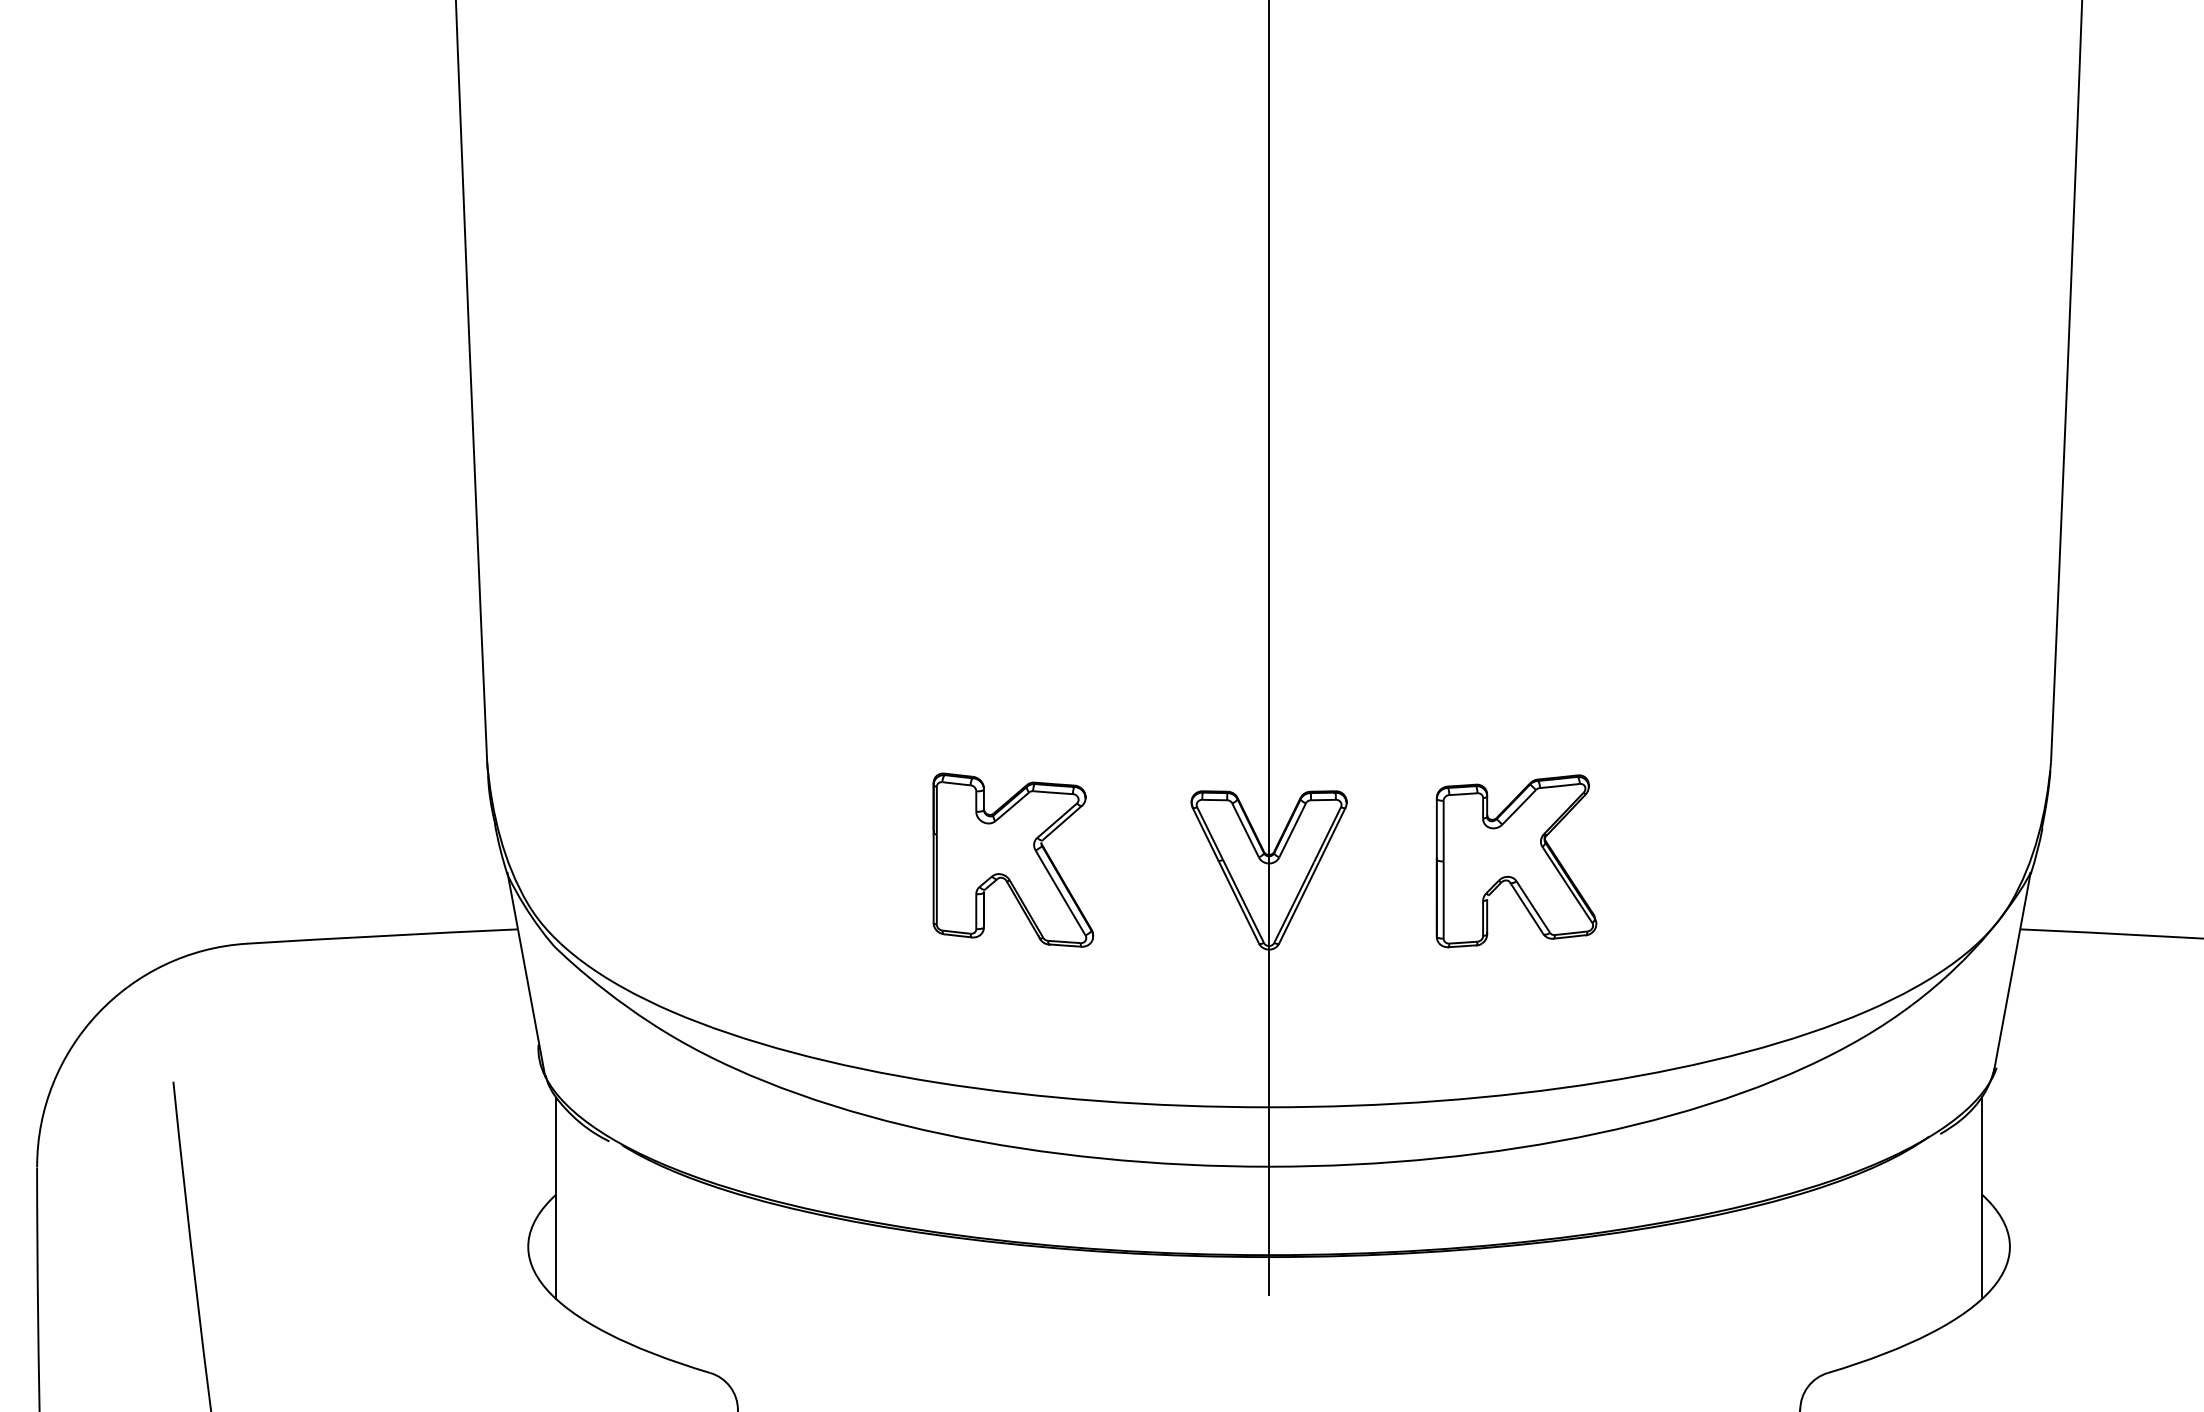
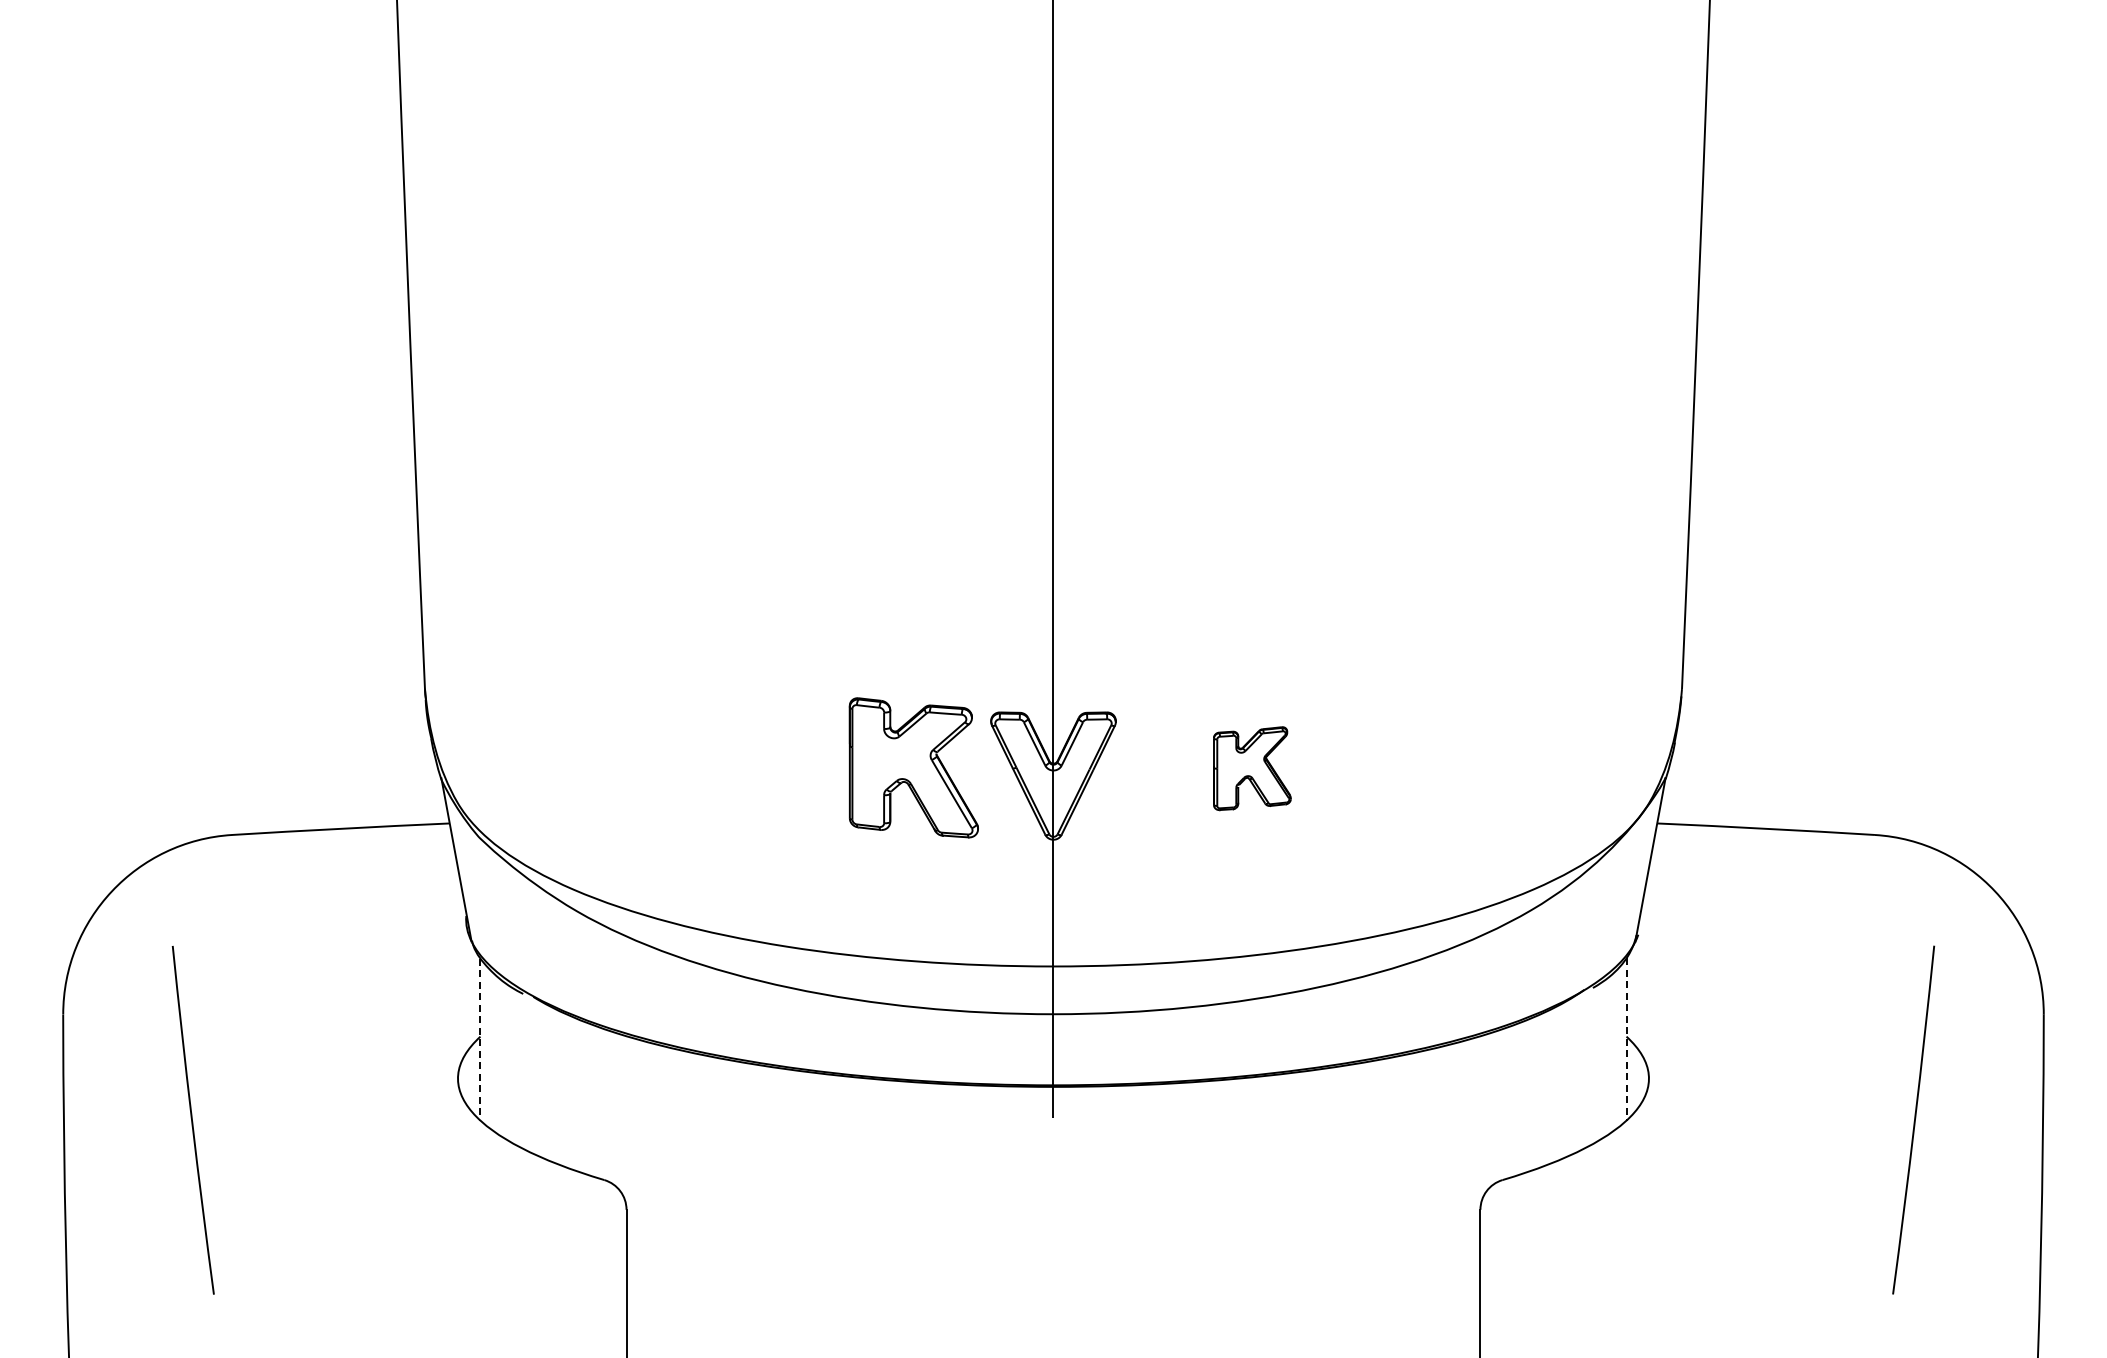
part: (1012, 859) -> (913, 767), moved
part: (1516, 860) -> (1252, 768), size x0.6
line: (556, 1198) -> (480, 1039), solid -> dashed
line: (1981, 1199) -> (1626, 1040), solid -> dashed

